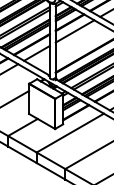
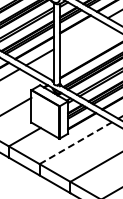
line: (74, 31) -> (80, 33), removed
line: (70, 133) -> (75, 143), solid -> dashed

